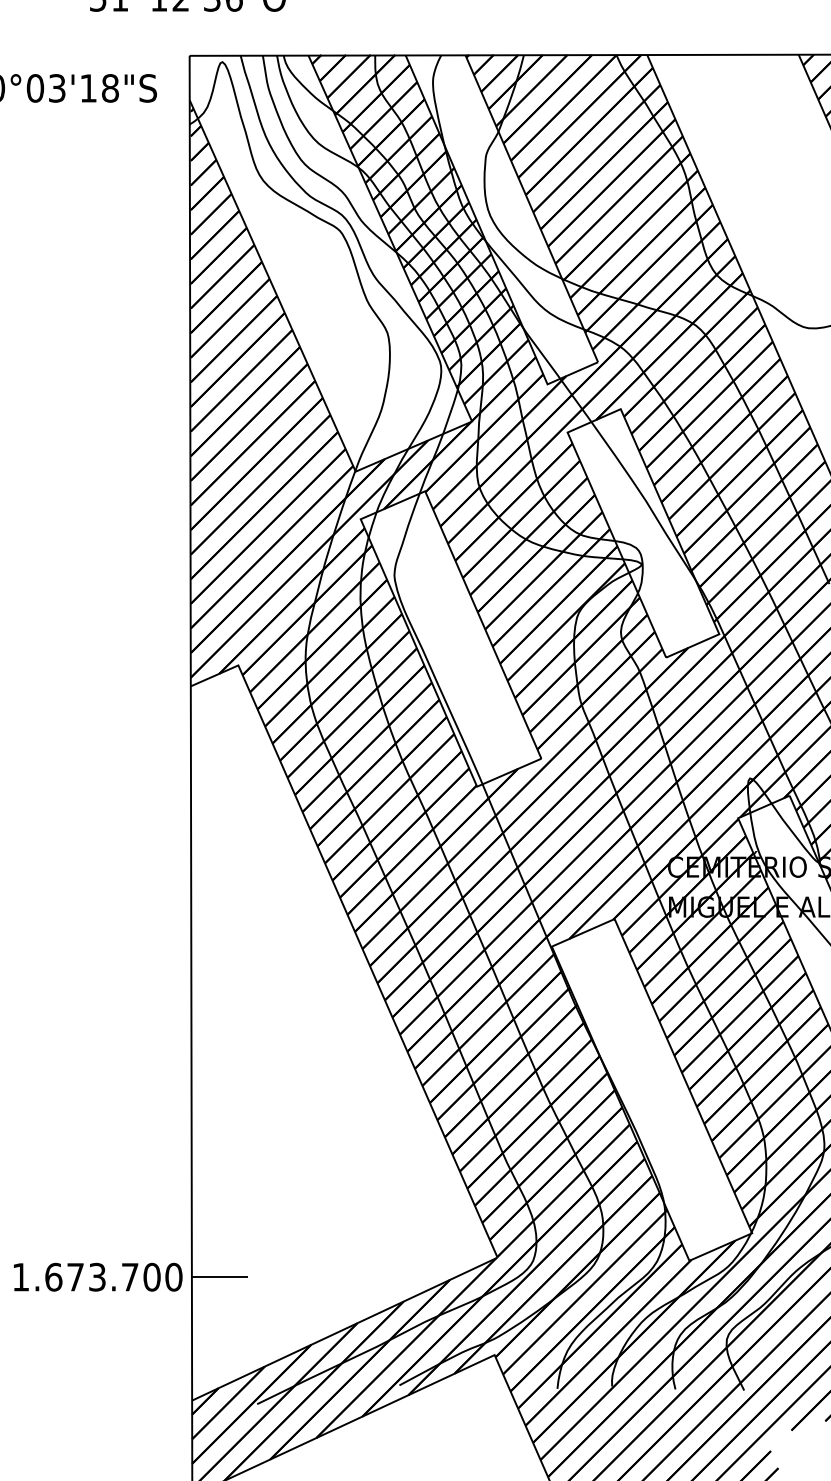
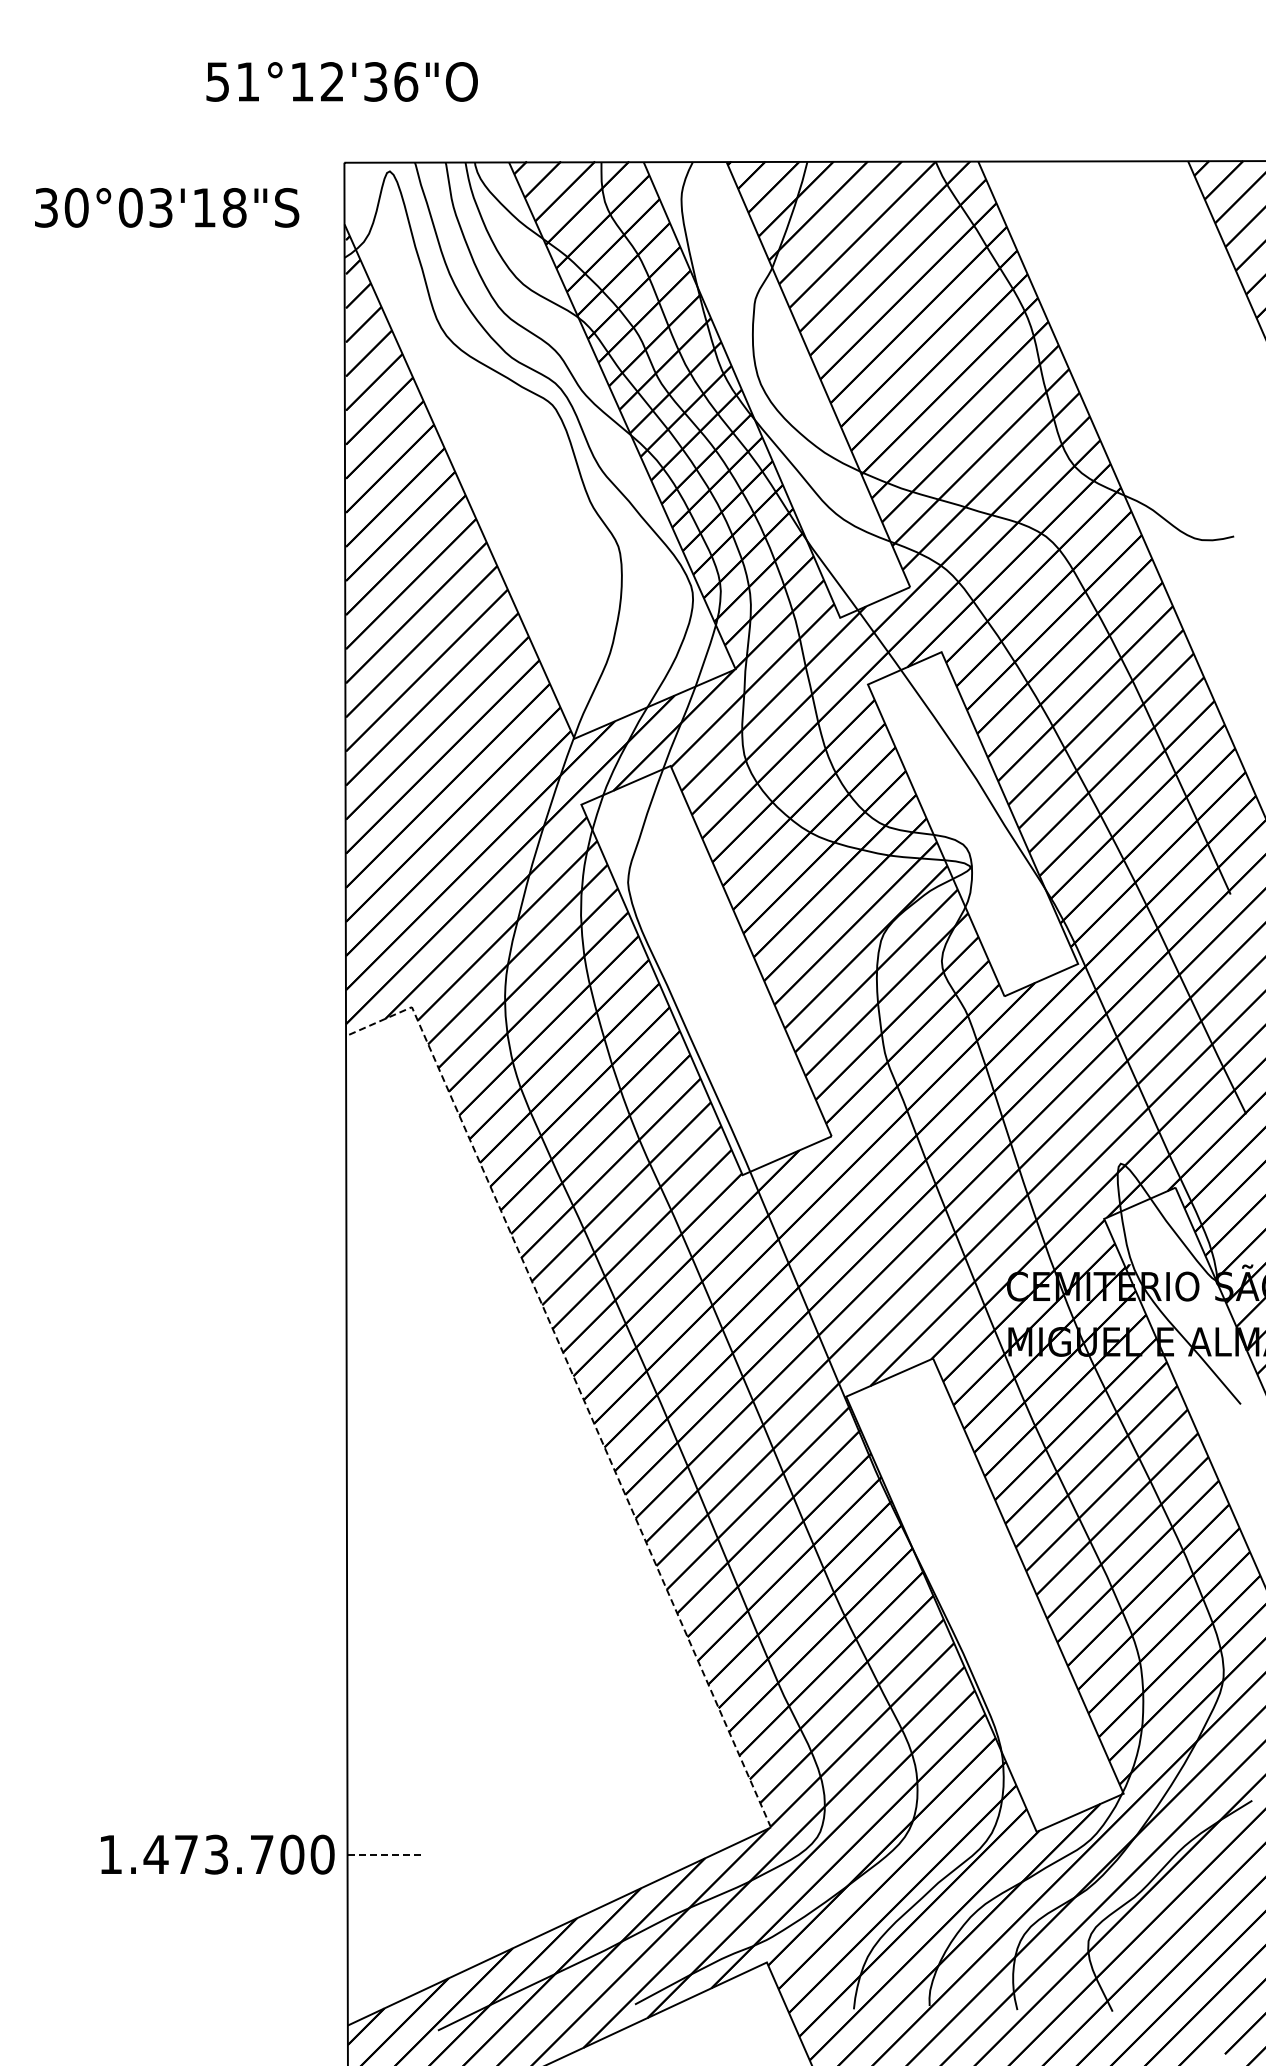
line: (357, 937) -> (576, 1383), solid -> dashed
text: (53, 1277) -> (155, 1854), 1.673.700 -> 1.473.700
line: (220, 1277) -> (386, 1854), solid -> dashed

